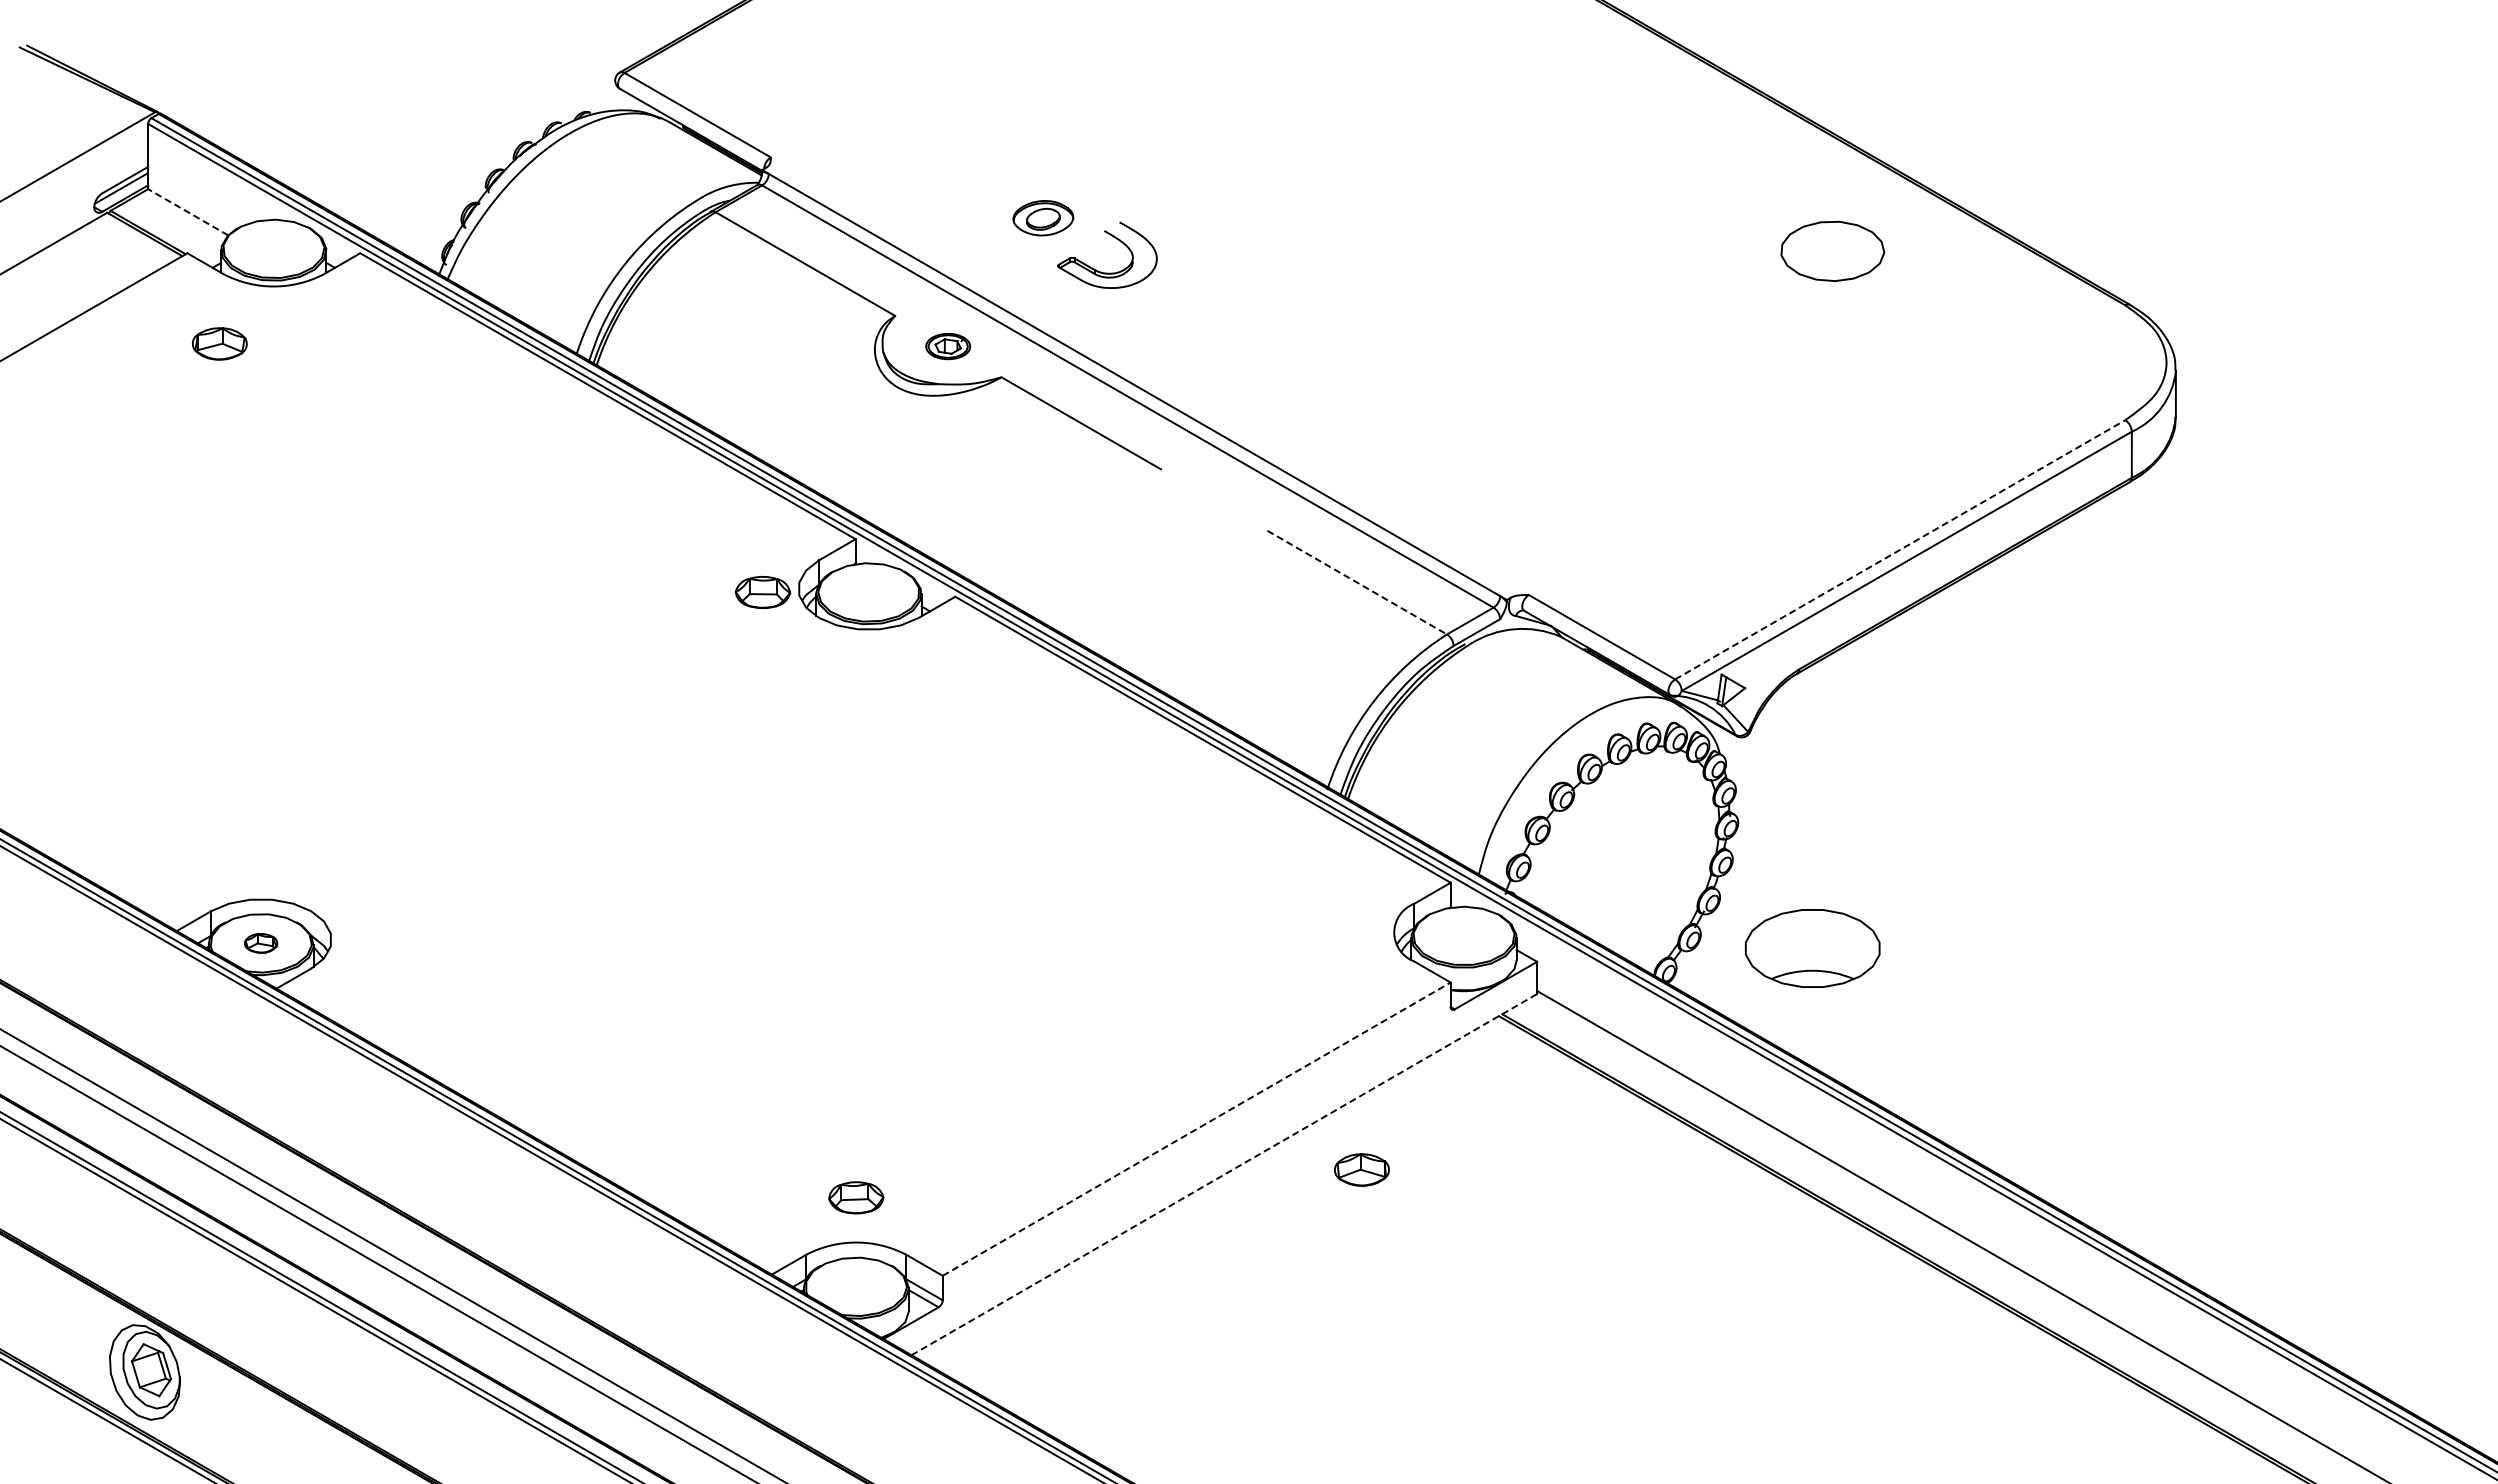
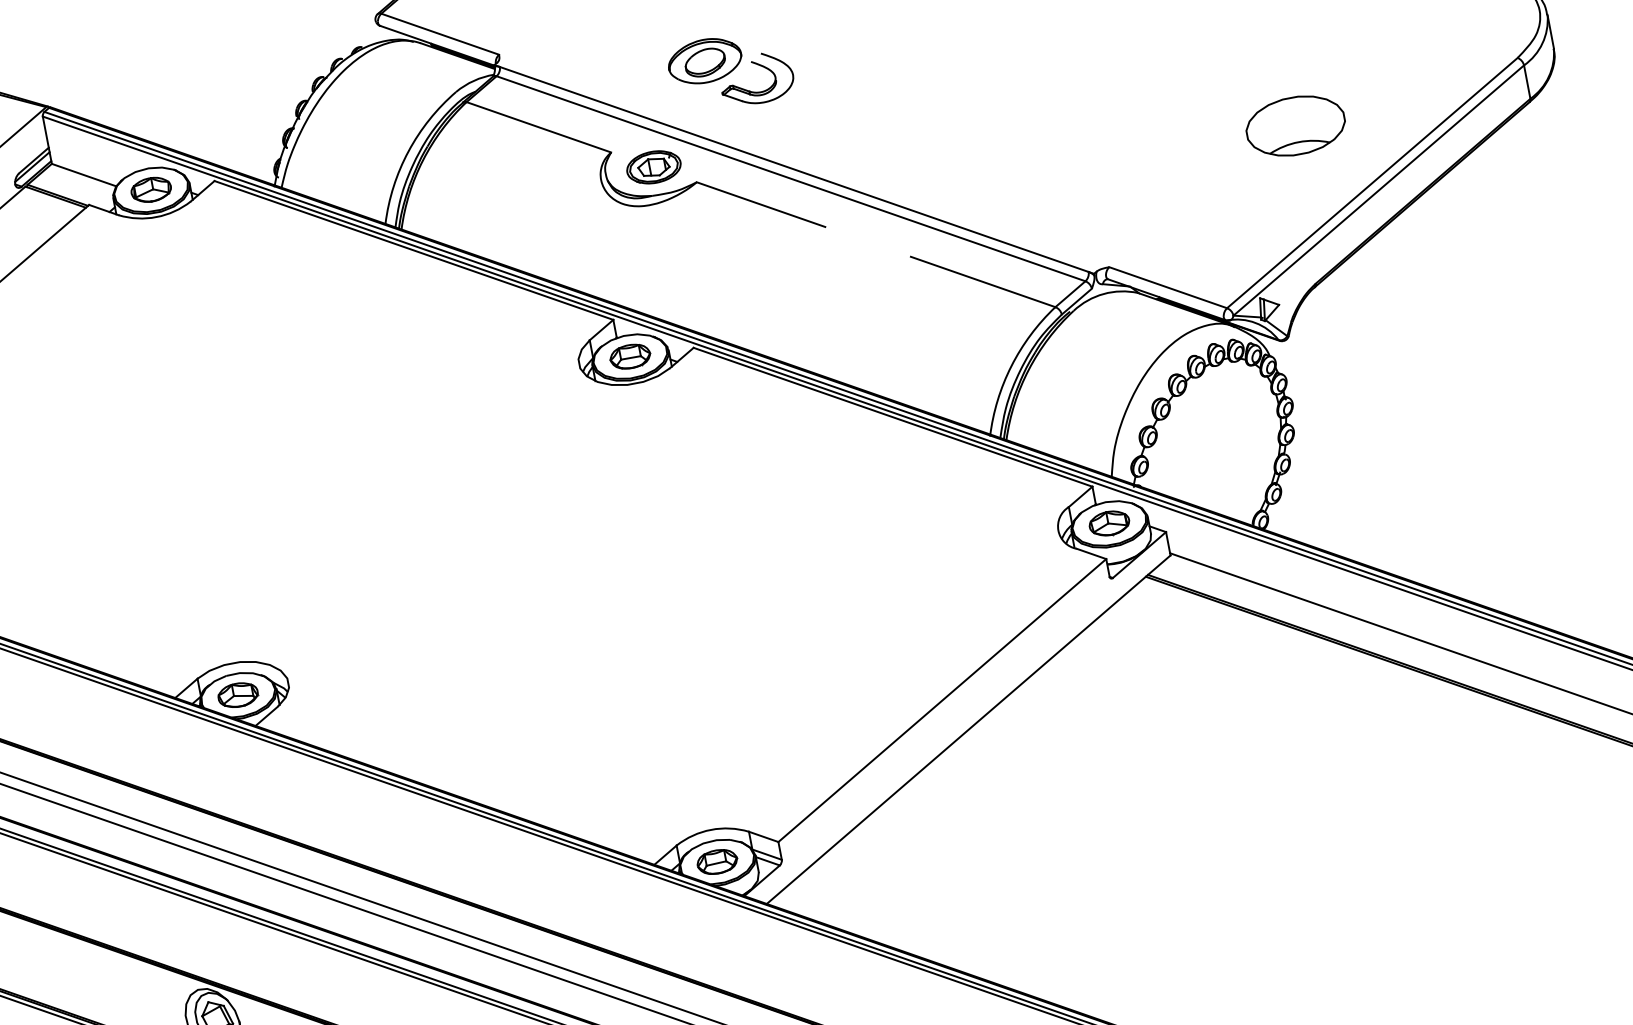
line: (187, 212) -> (83, 175), dashed -> solid
part: (1043, 217) -> (705, 60), size x1.67
part: (219, 343) -> (150, 189), moved
part: (947, 346) -> (653, 167), size x1.67
line: (1900, 549) -> (1372, 182), dashed -> solid
line: (1357, 582) -> (983, 281), dashed -> solid
part: (762, 592) -> (630, 356), moved
part: (260, 943) -> (237, 695), size x1.67
part: (1812, 948) -> (1295, 126), moved
line: (1197, 1128) -> (942, 699), dashed -> solid
part: (1361, 1170) -> (1109, 523), moved
line: (1224, 1174) -> (968, 729), dashed -> solid
part: (856, 1197) -> (717, 861), moved

